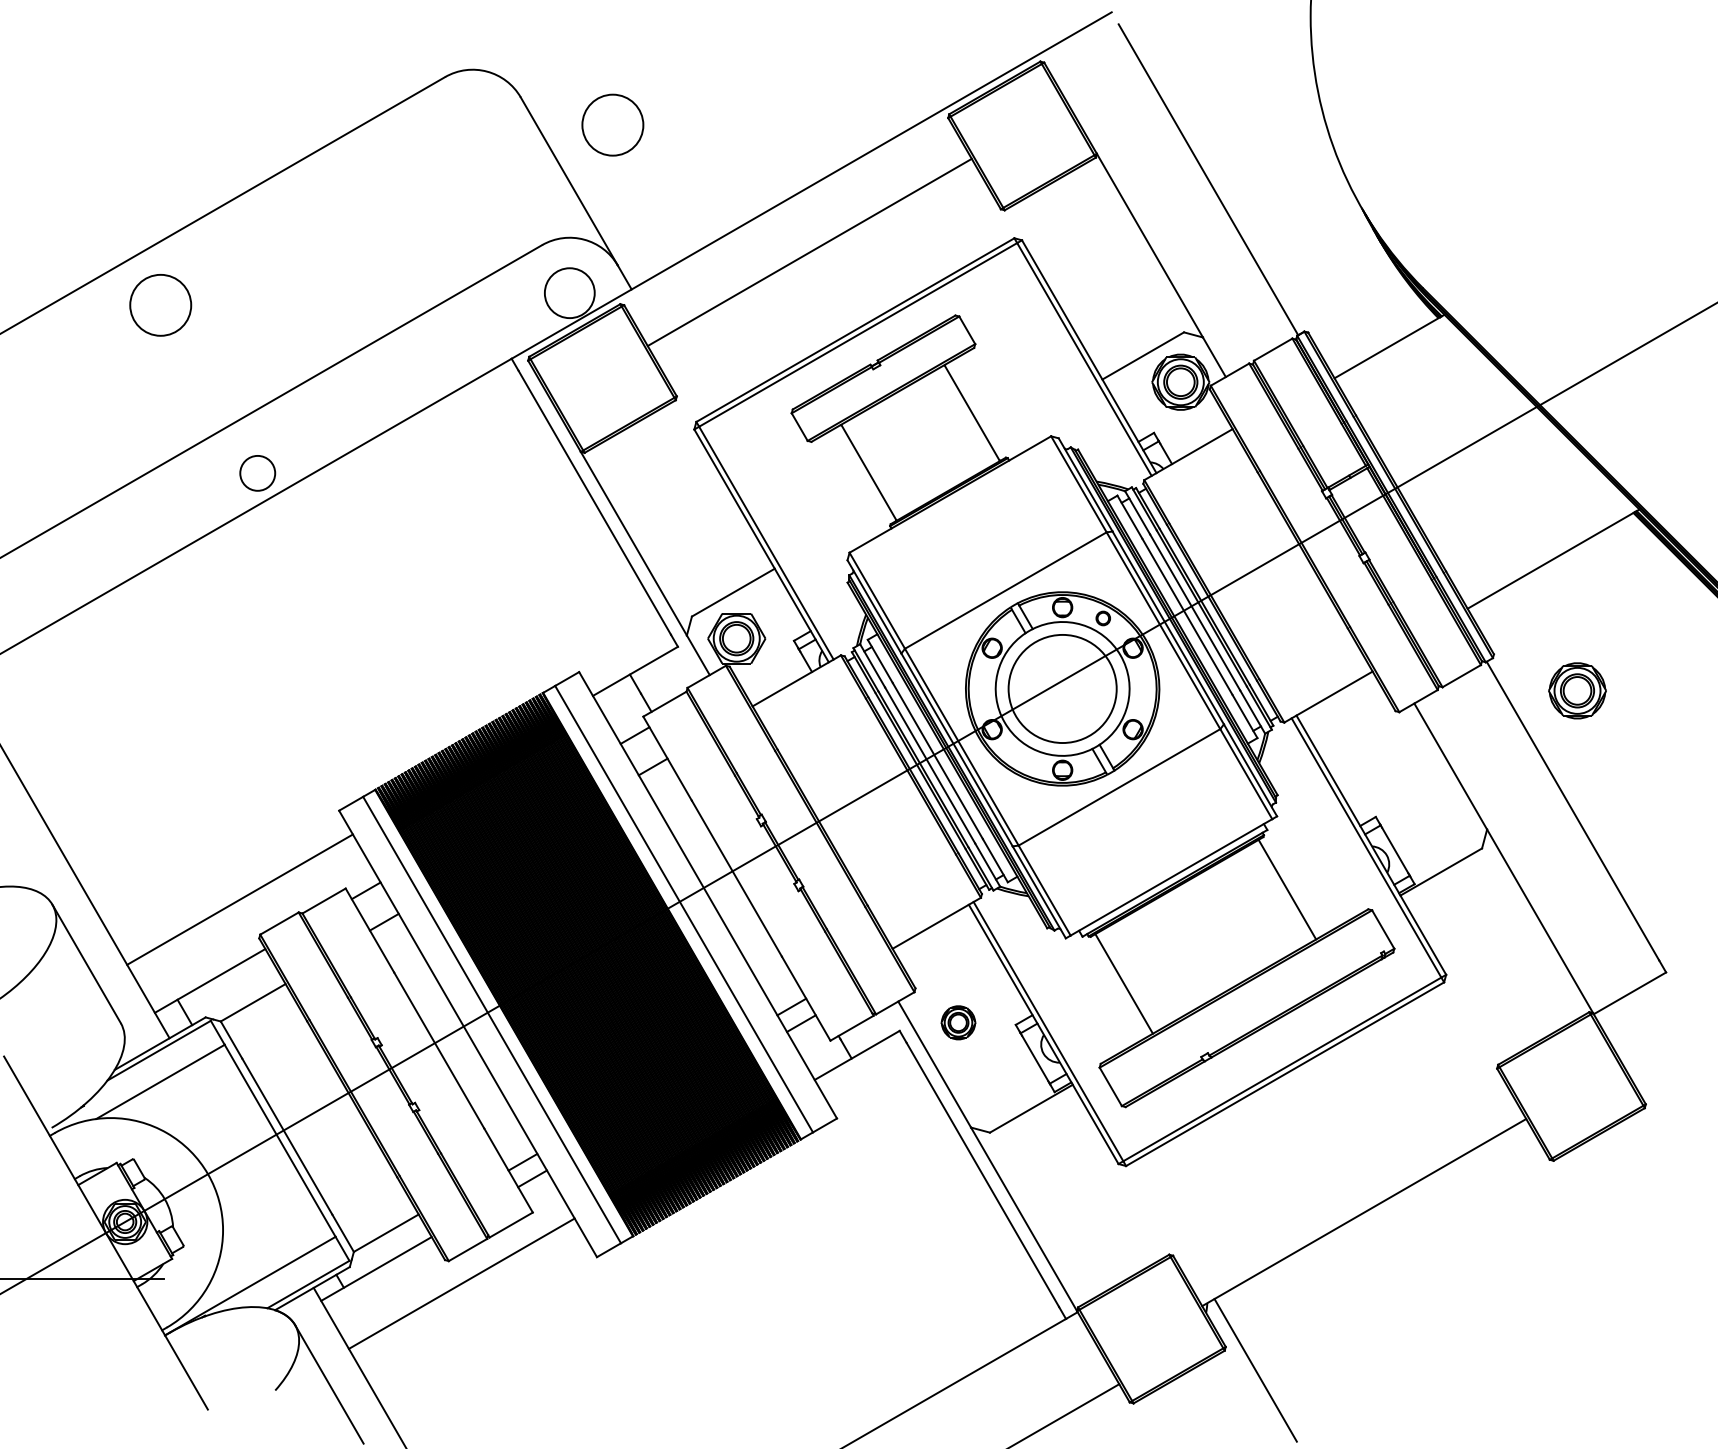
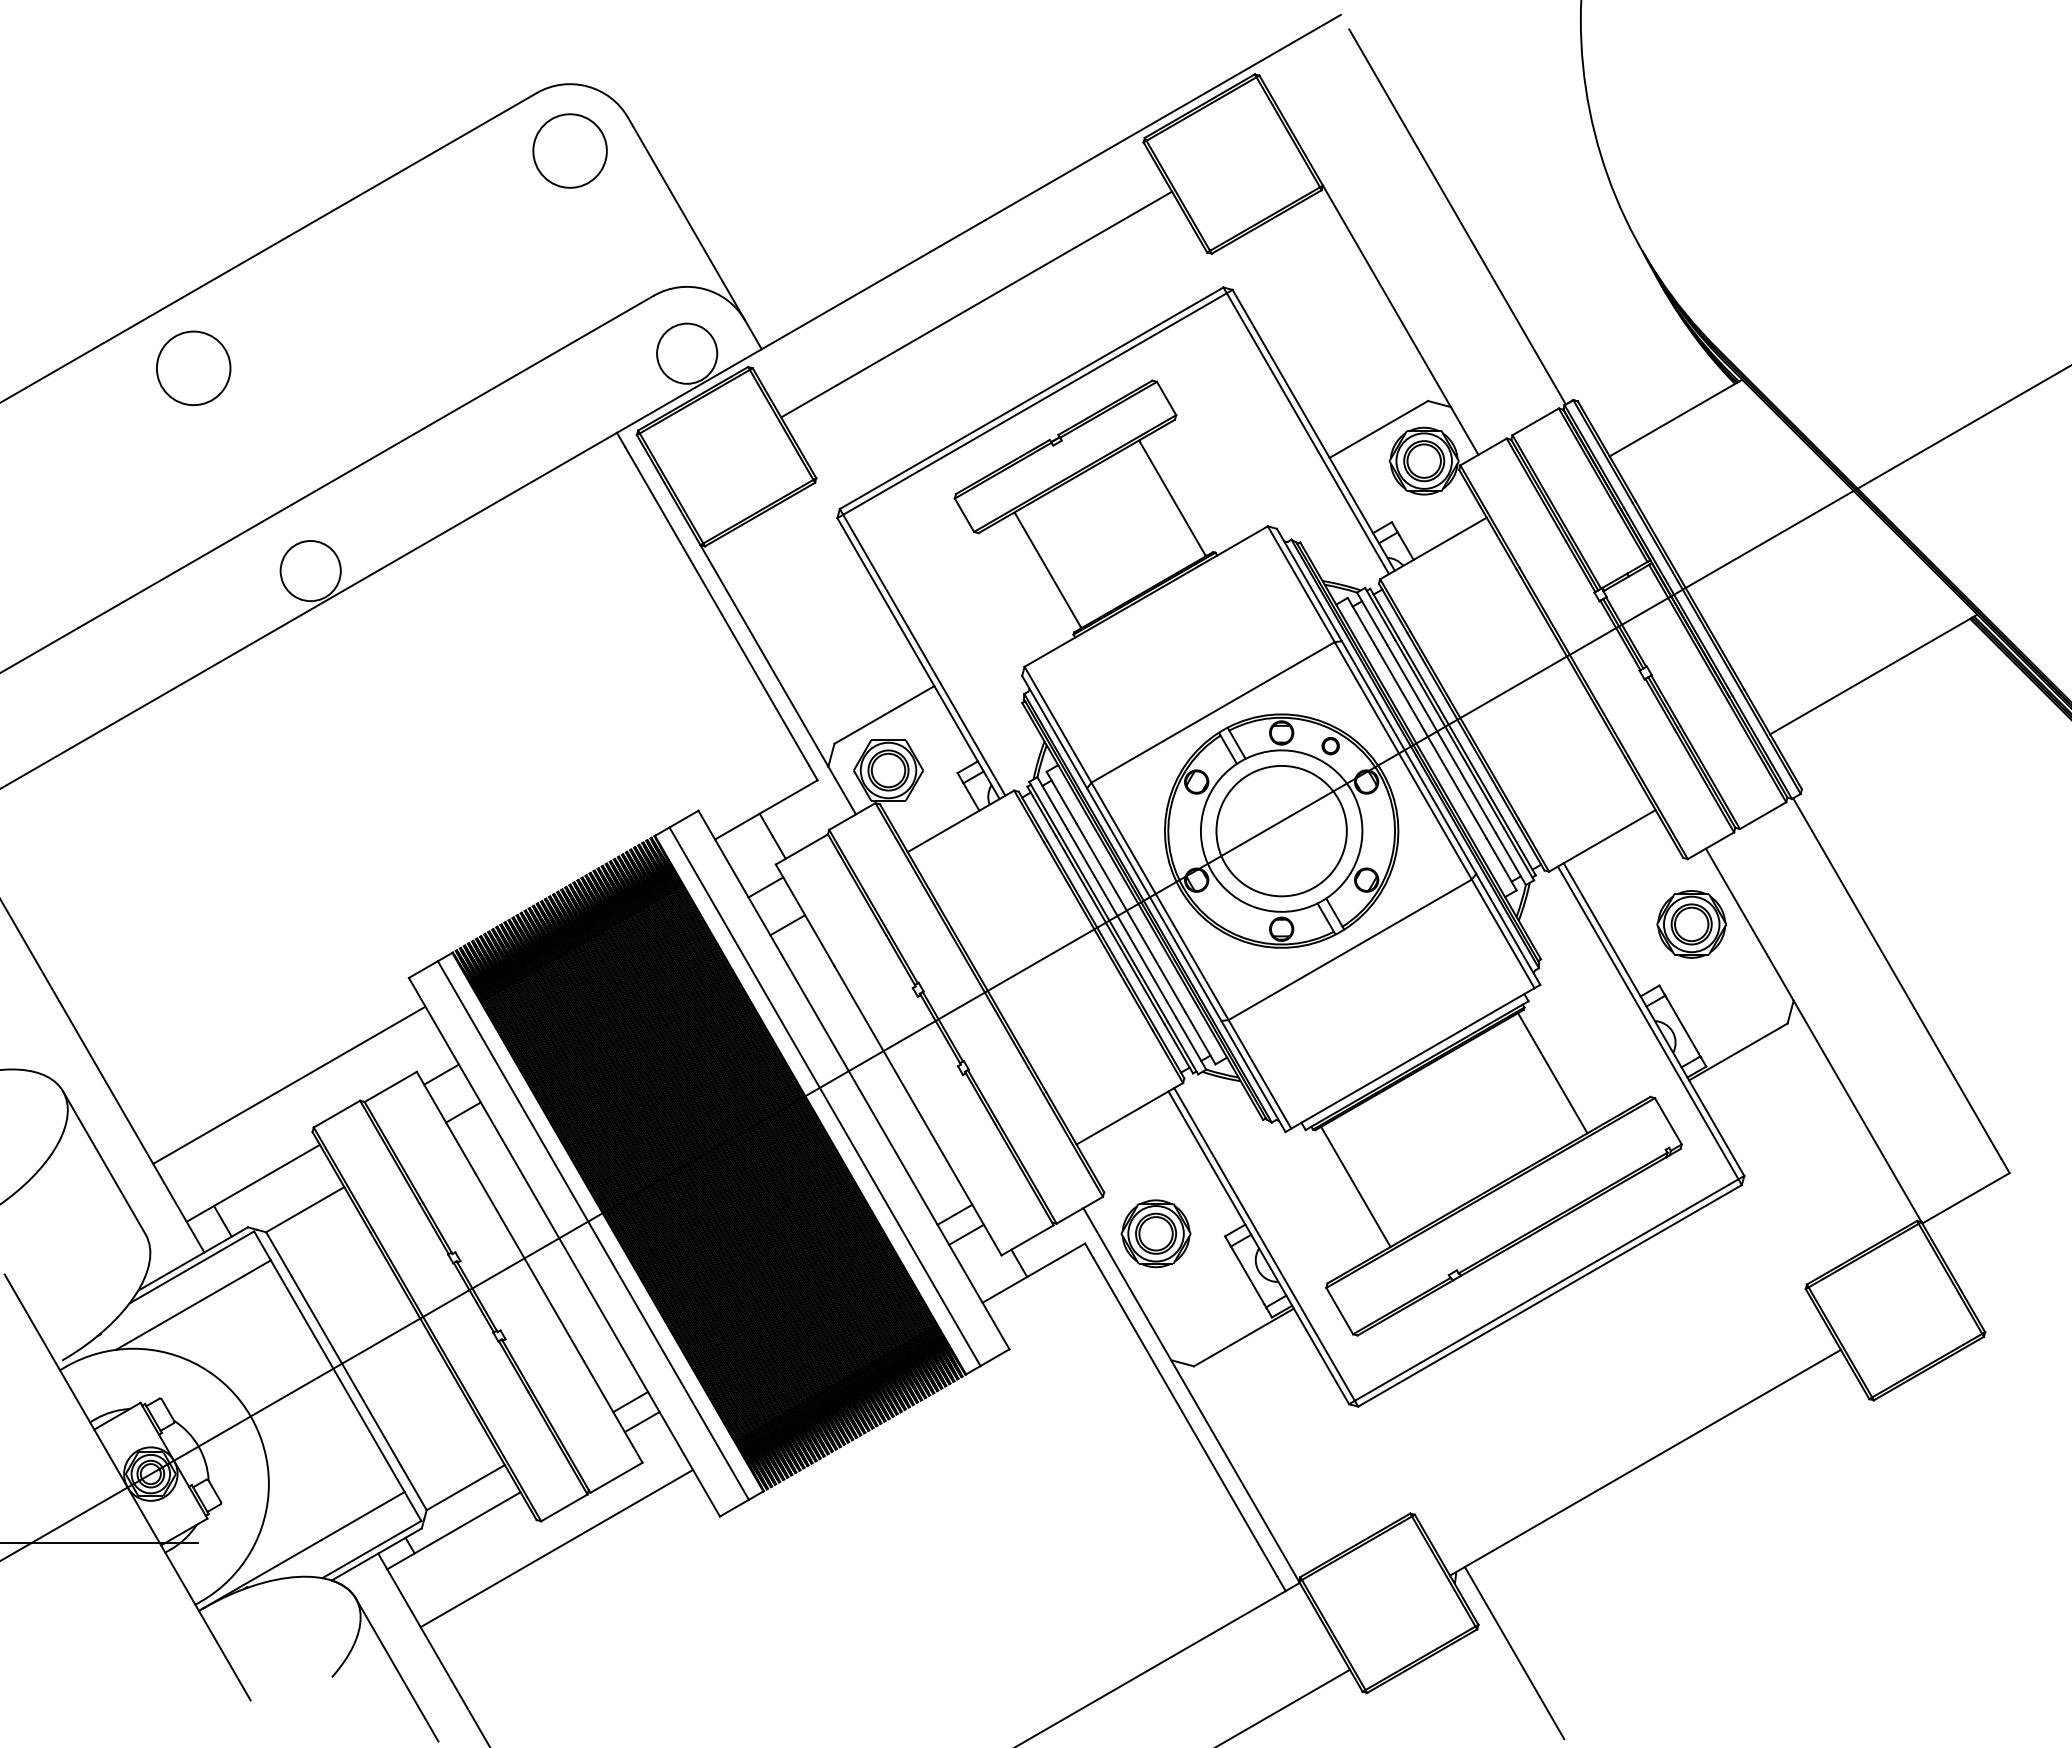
circle: (612, 124) -> (569, 150), moved
circle: (257, 472) -> (310, 570), size x1.43
part: (1577, 690) -> (1691, 924), moved
part: (958, 1022) -> (1155, 1233), size x1.67

